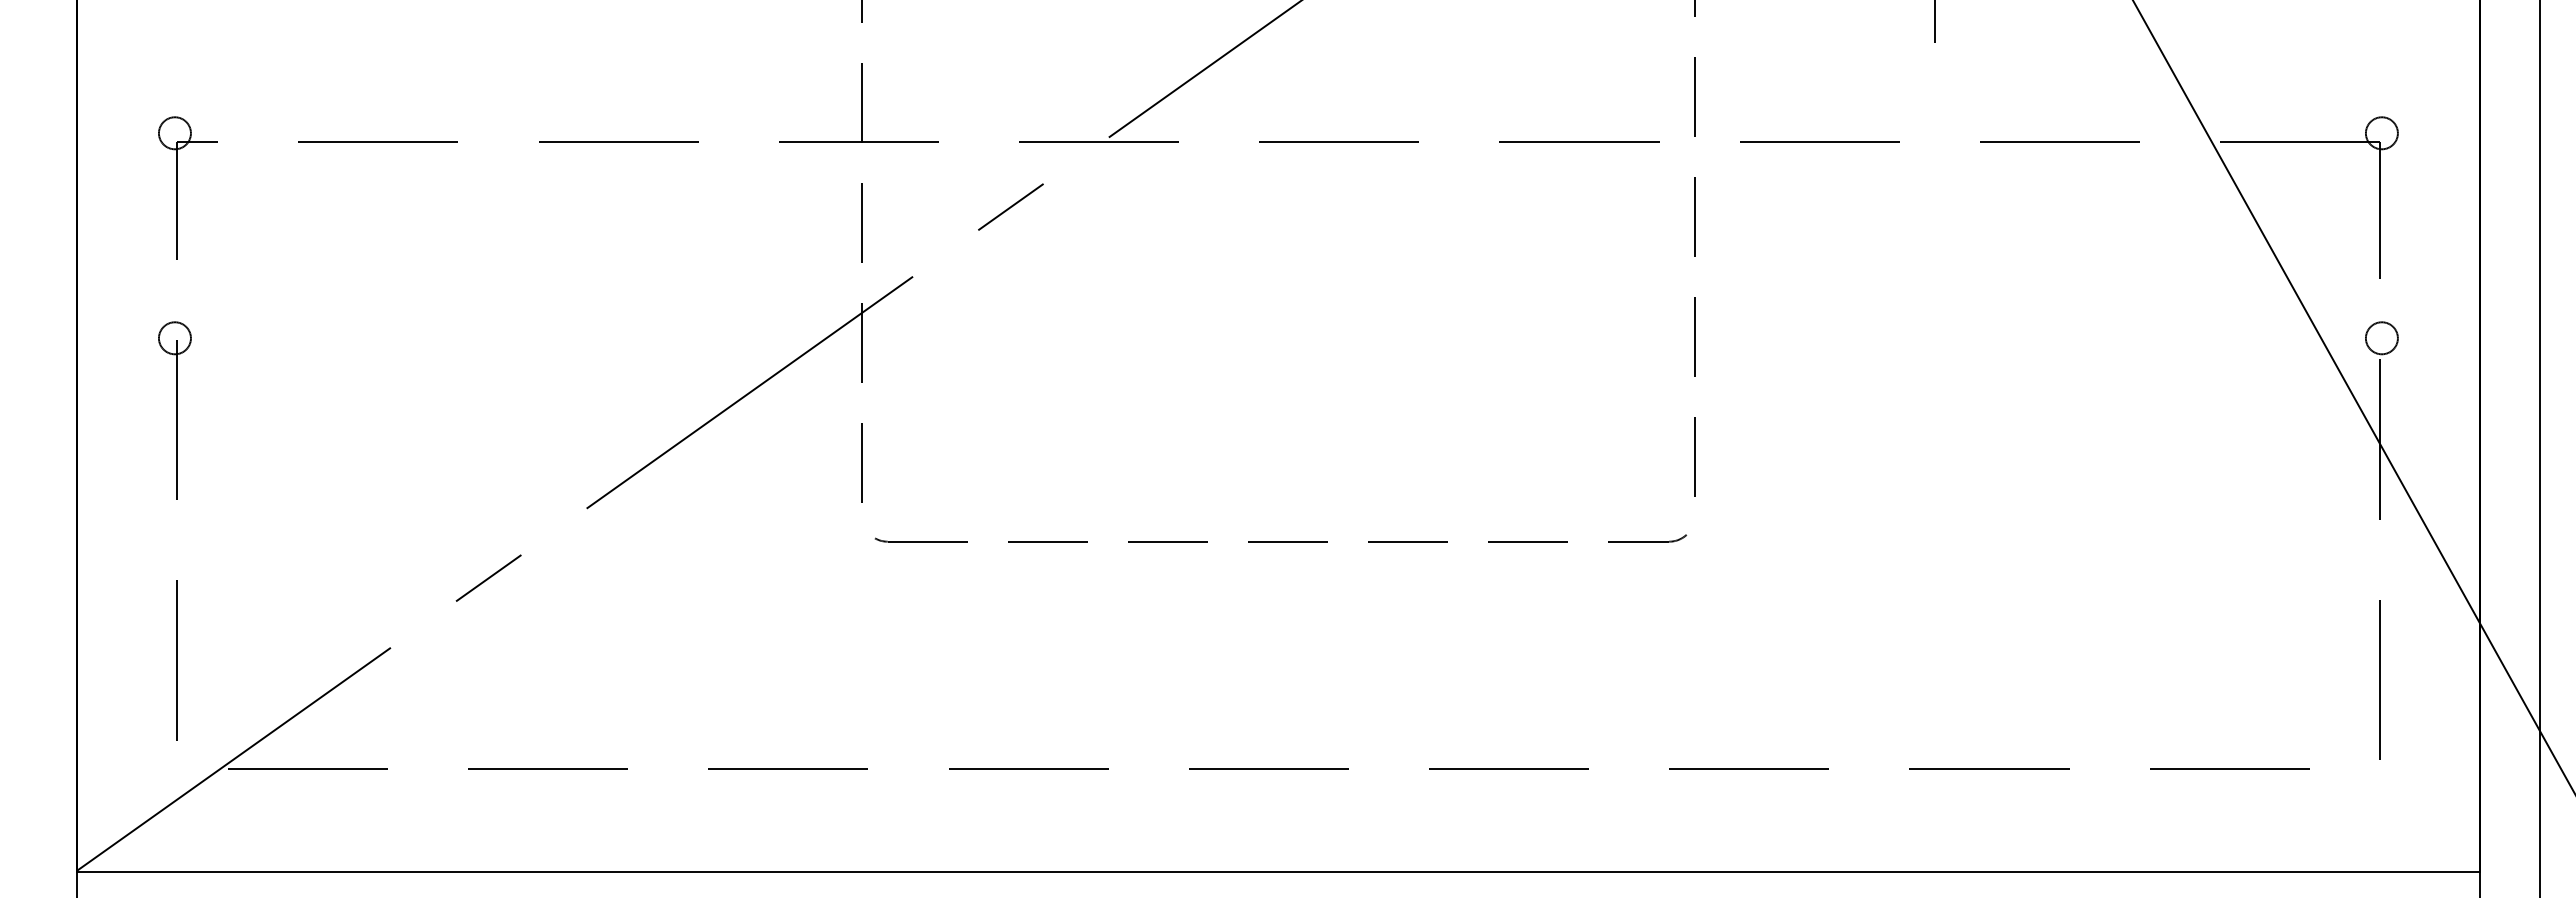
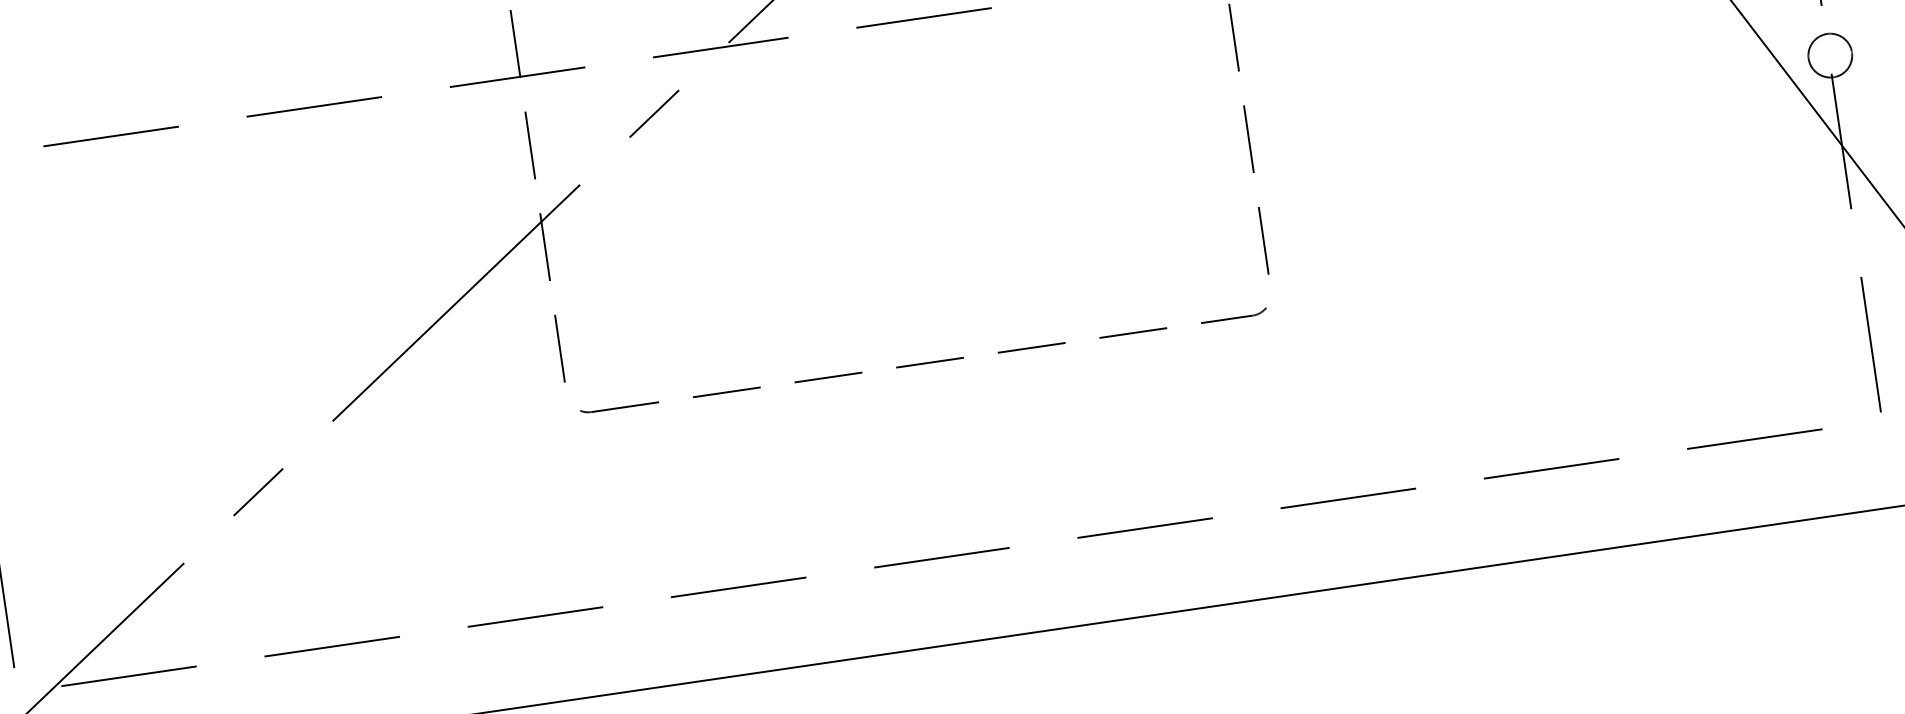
circle: (2381, 338) -> (1829, 55), size x1.6

